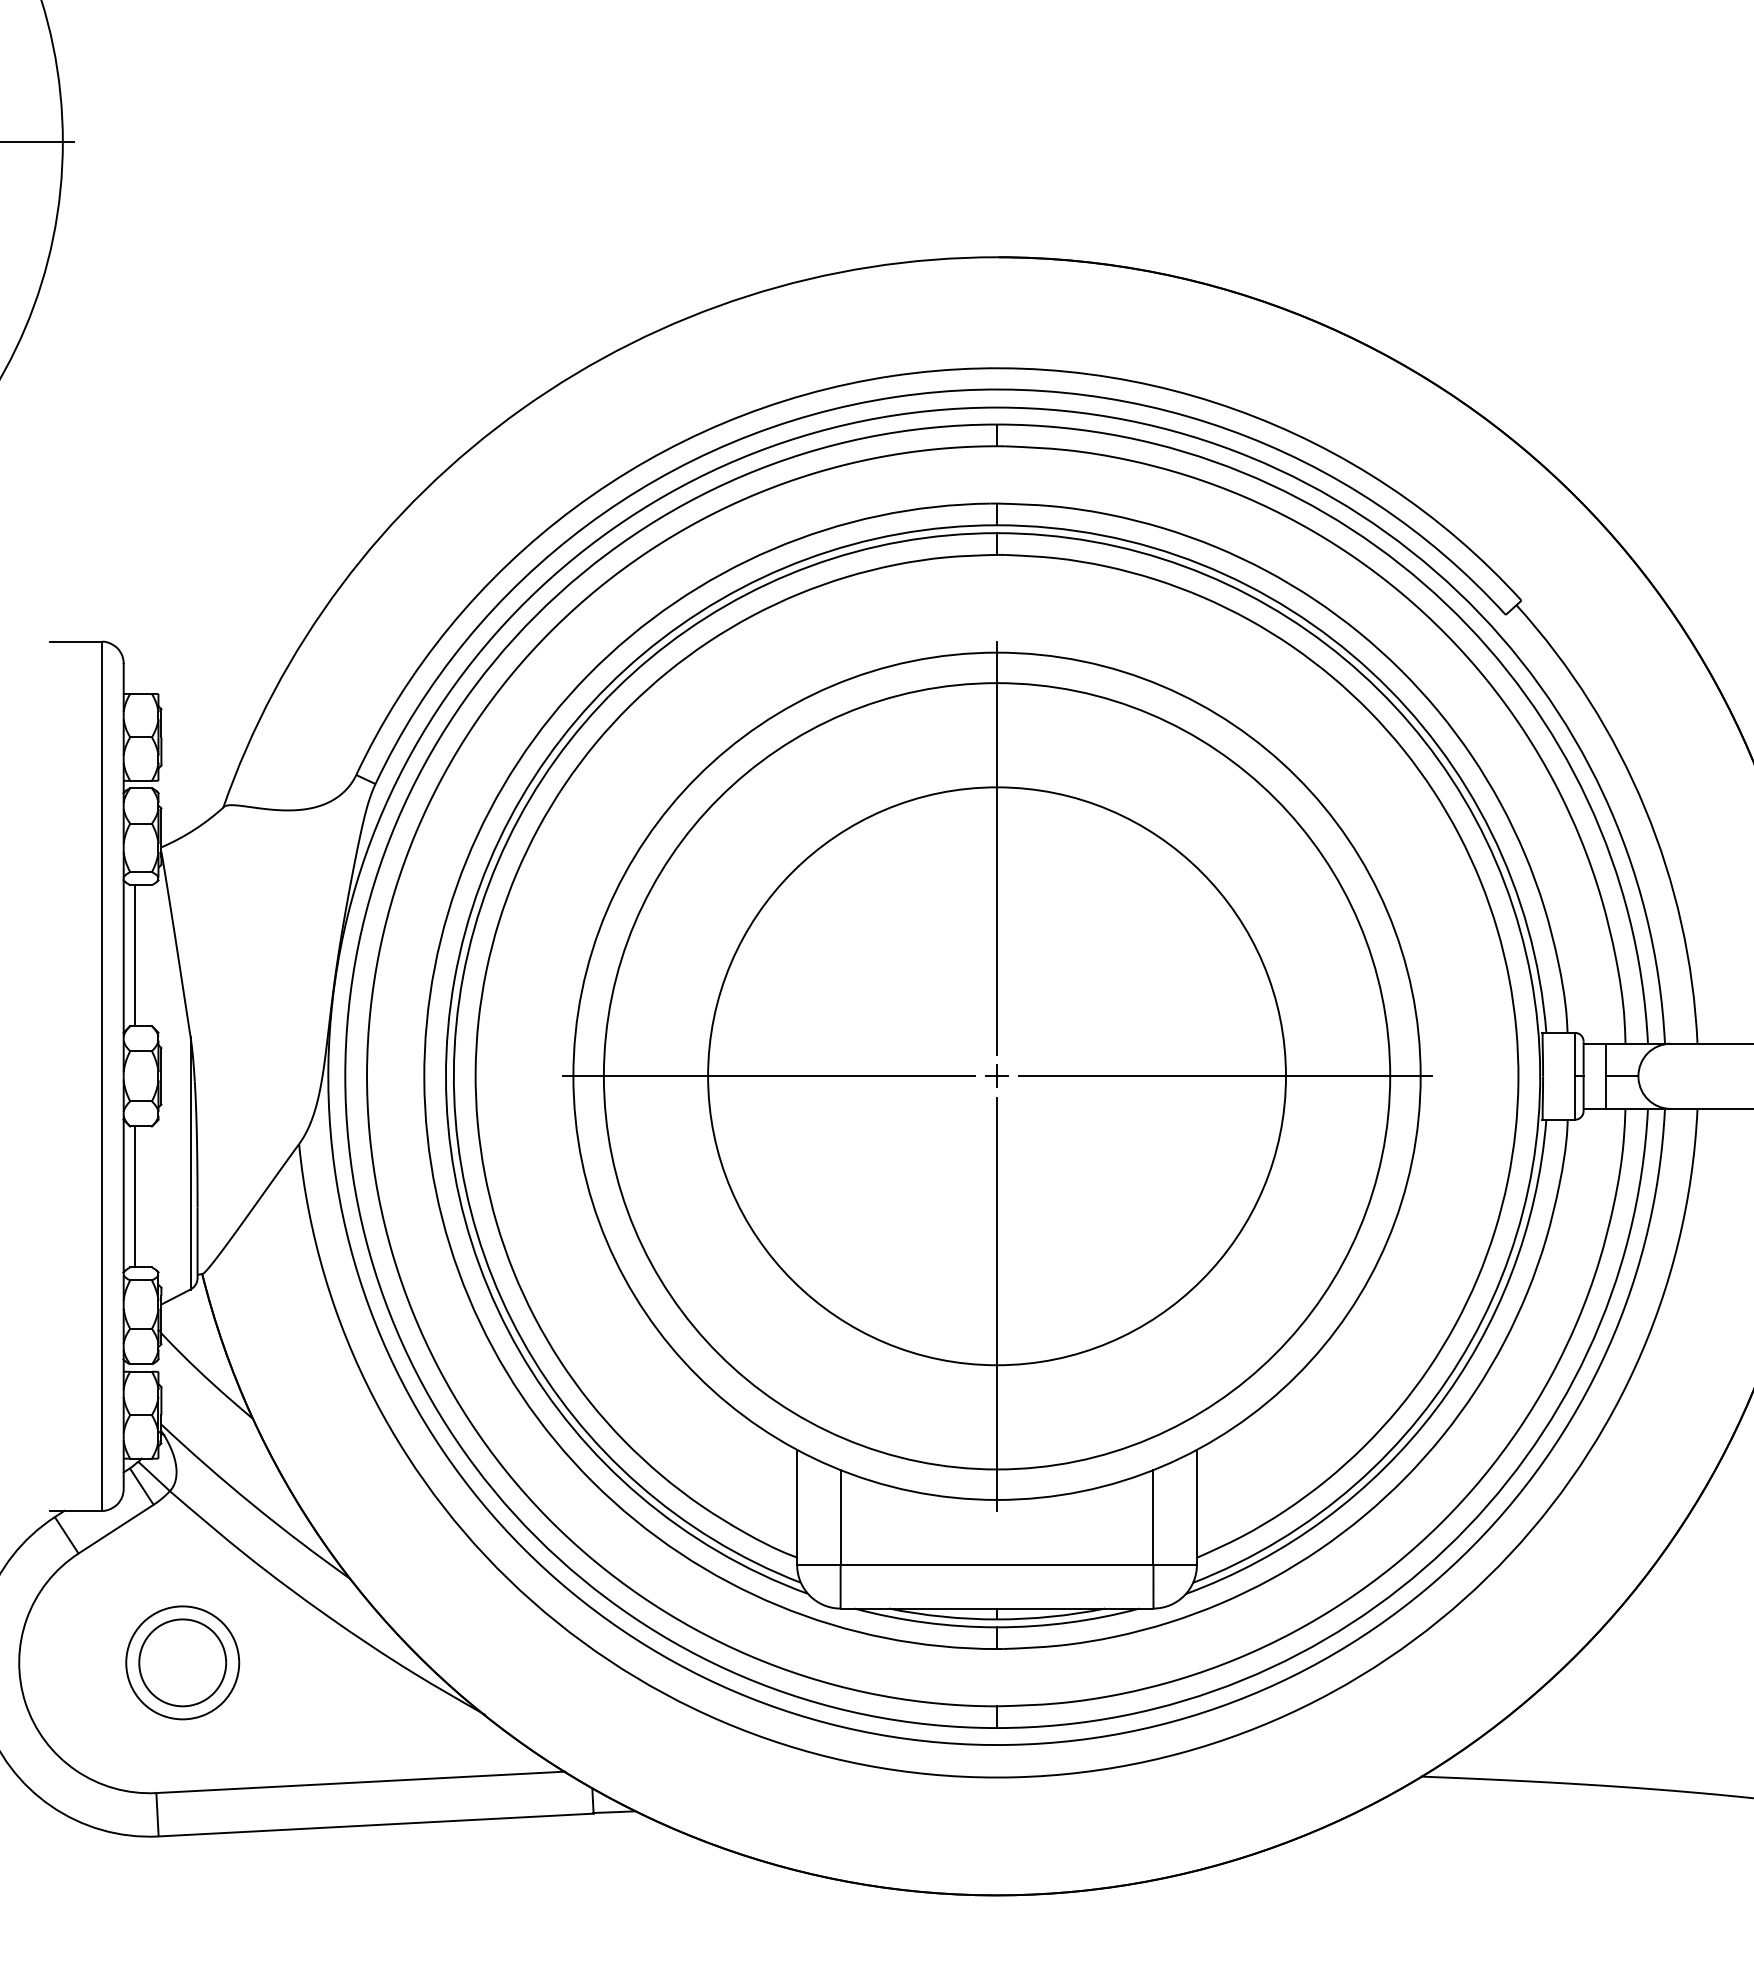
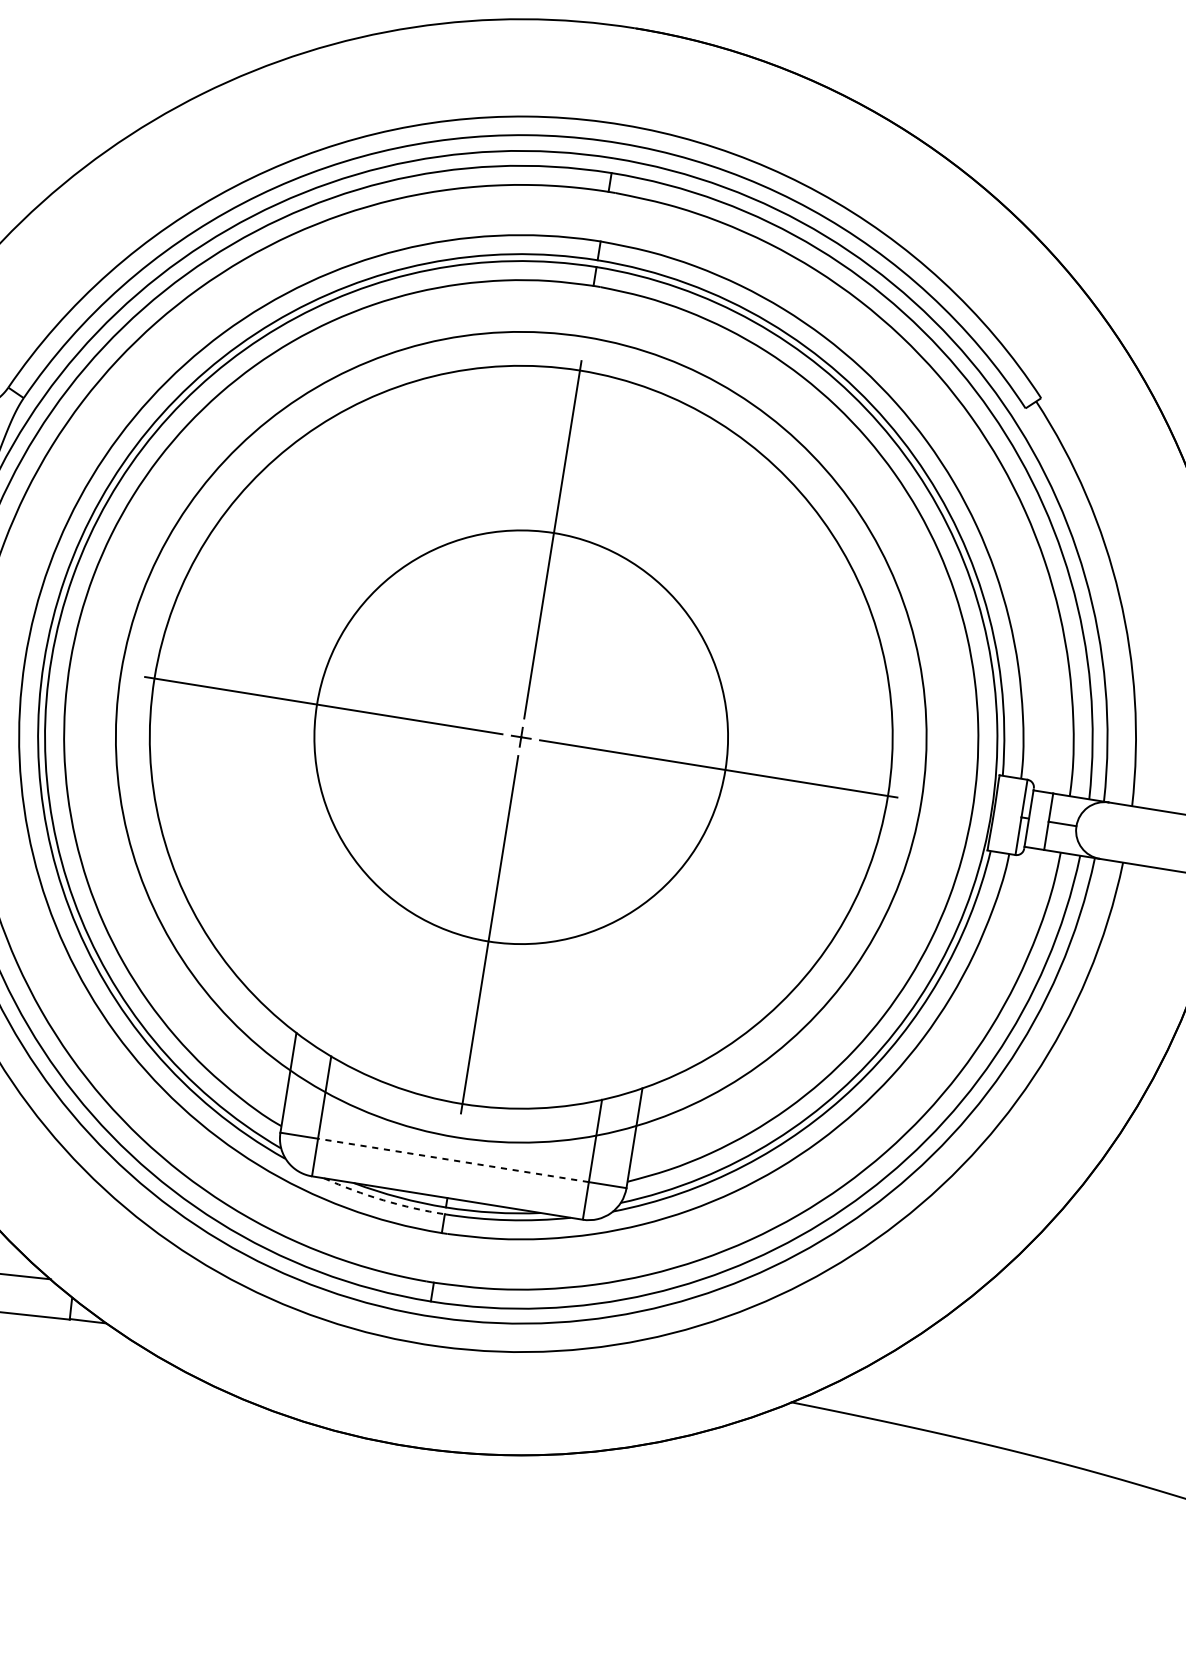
circle: (996, 1076) -> (520, 737), size x0.6
circle: (996, 1076) -> (520, 737), size x1.6
line: (996, 1565) -> (452, 1160), solid -> dashed
arc: (925, 1622) -> (383, 1200), solid -> dashed

